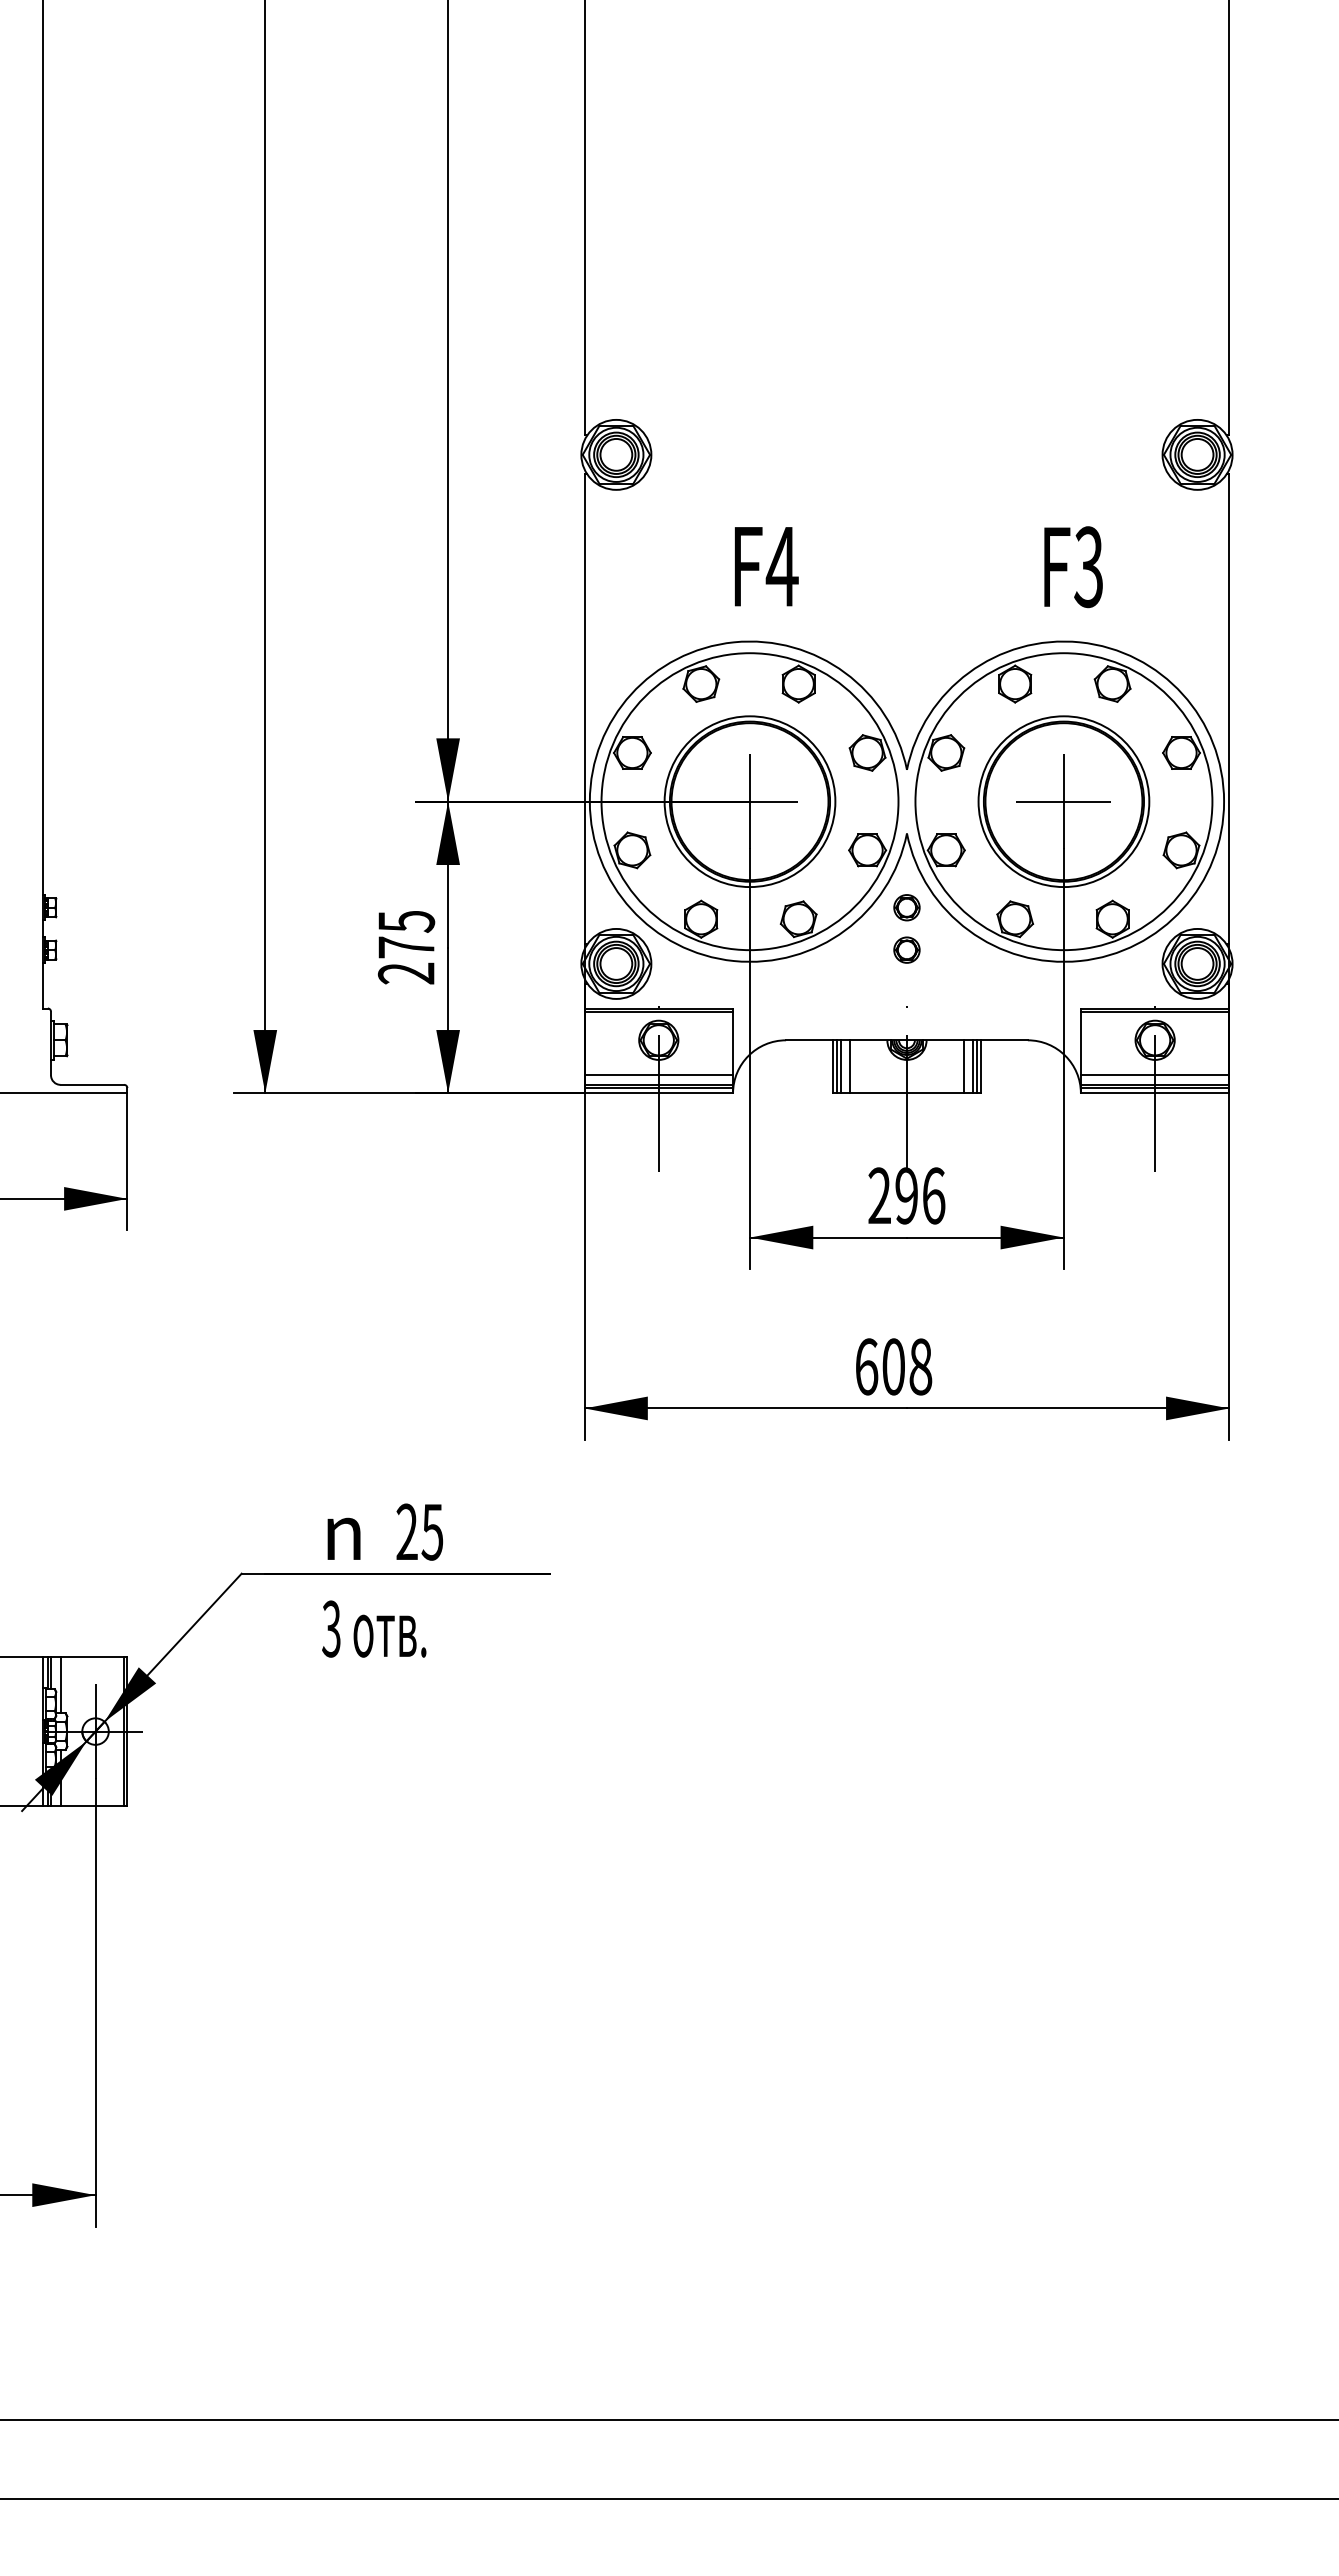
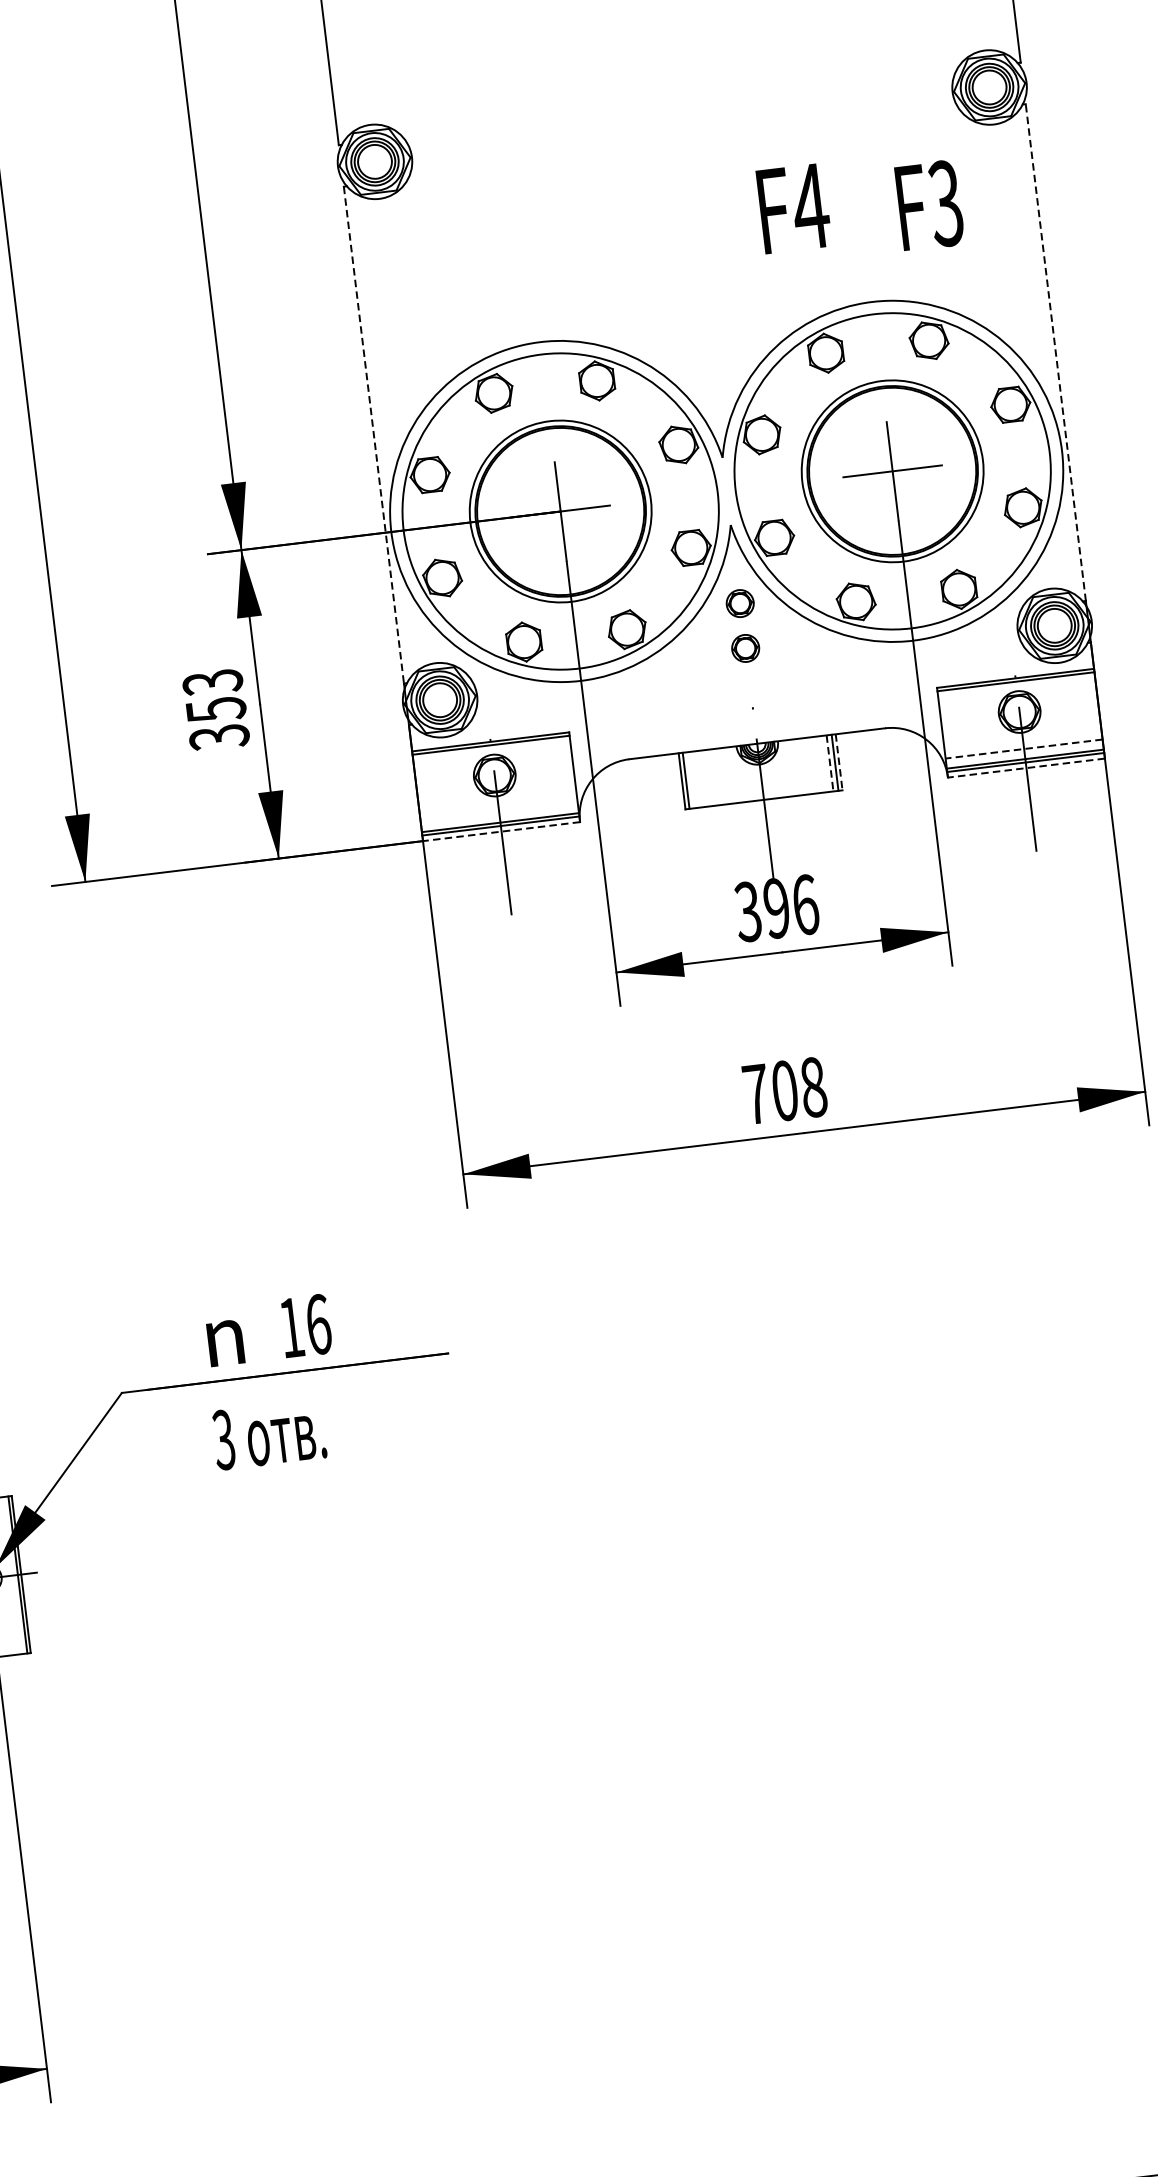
text: (766, 566) -> (793, 208), moved
text: (1073, 567) -> (929, 205), moved
line: (584, 709) -> (373, 435), solid -> dashed
line: (1229, 709) -> (1055, 352), solid -> dashed
text: (406, 947) -> (216, 709), 275 -> 353
line: (841, 1066) -> (691, 779), removed
line: (849, 1066) -> (699, 778), removed
line: (964, 1066) -> (821, 764), removed
line: (972, 1066) -> (829, 763), solid -> dashed
line: (981, 1066) -> (839, 761), solid -> dashed
line: (658, 1075) -> (498, 812), removed
line: (1154, 1075) -> (1023, 749), solid -> dashed
line: (658, 1093) -> (501, 831), solid -> dashed
line: (1154, 1093) -> (1025, 768), solid -> dashed
text: (879, 1195) -> (748, 911), 296 -> 396
text: (866, 1366) -> (756, 1093), 608 -> 708
text: (419, 1531) -> (304, 1325), 25 -> 16

